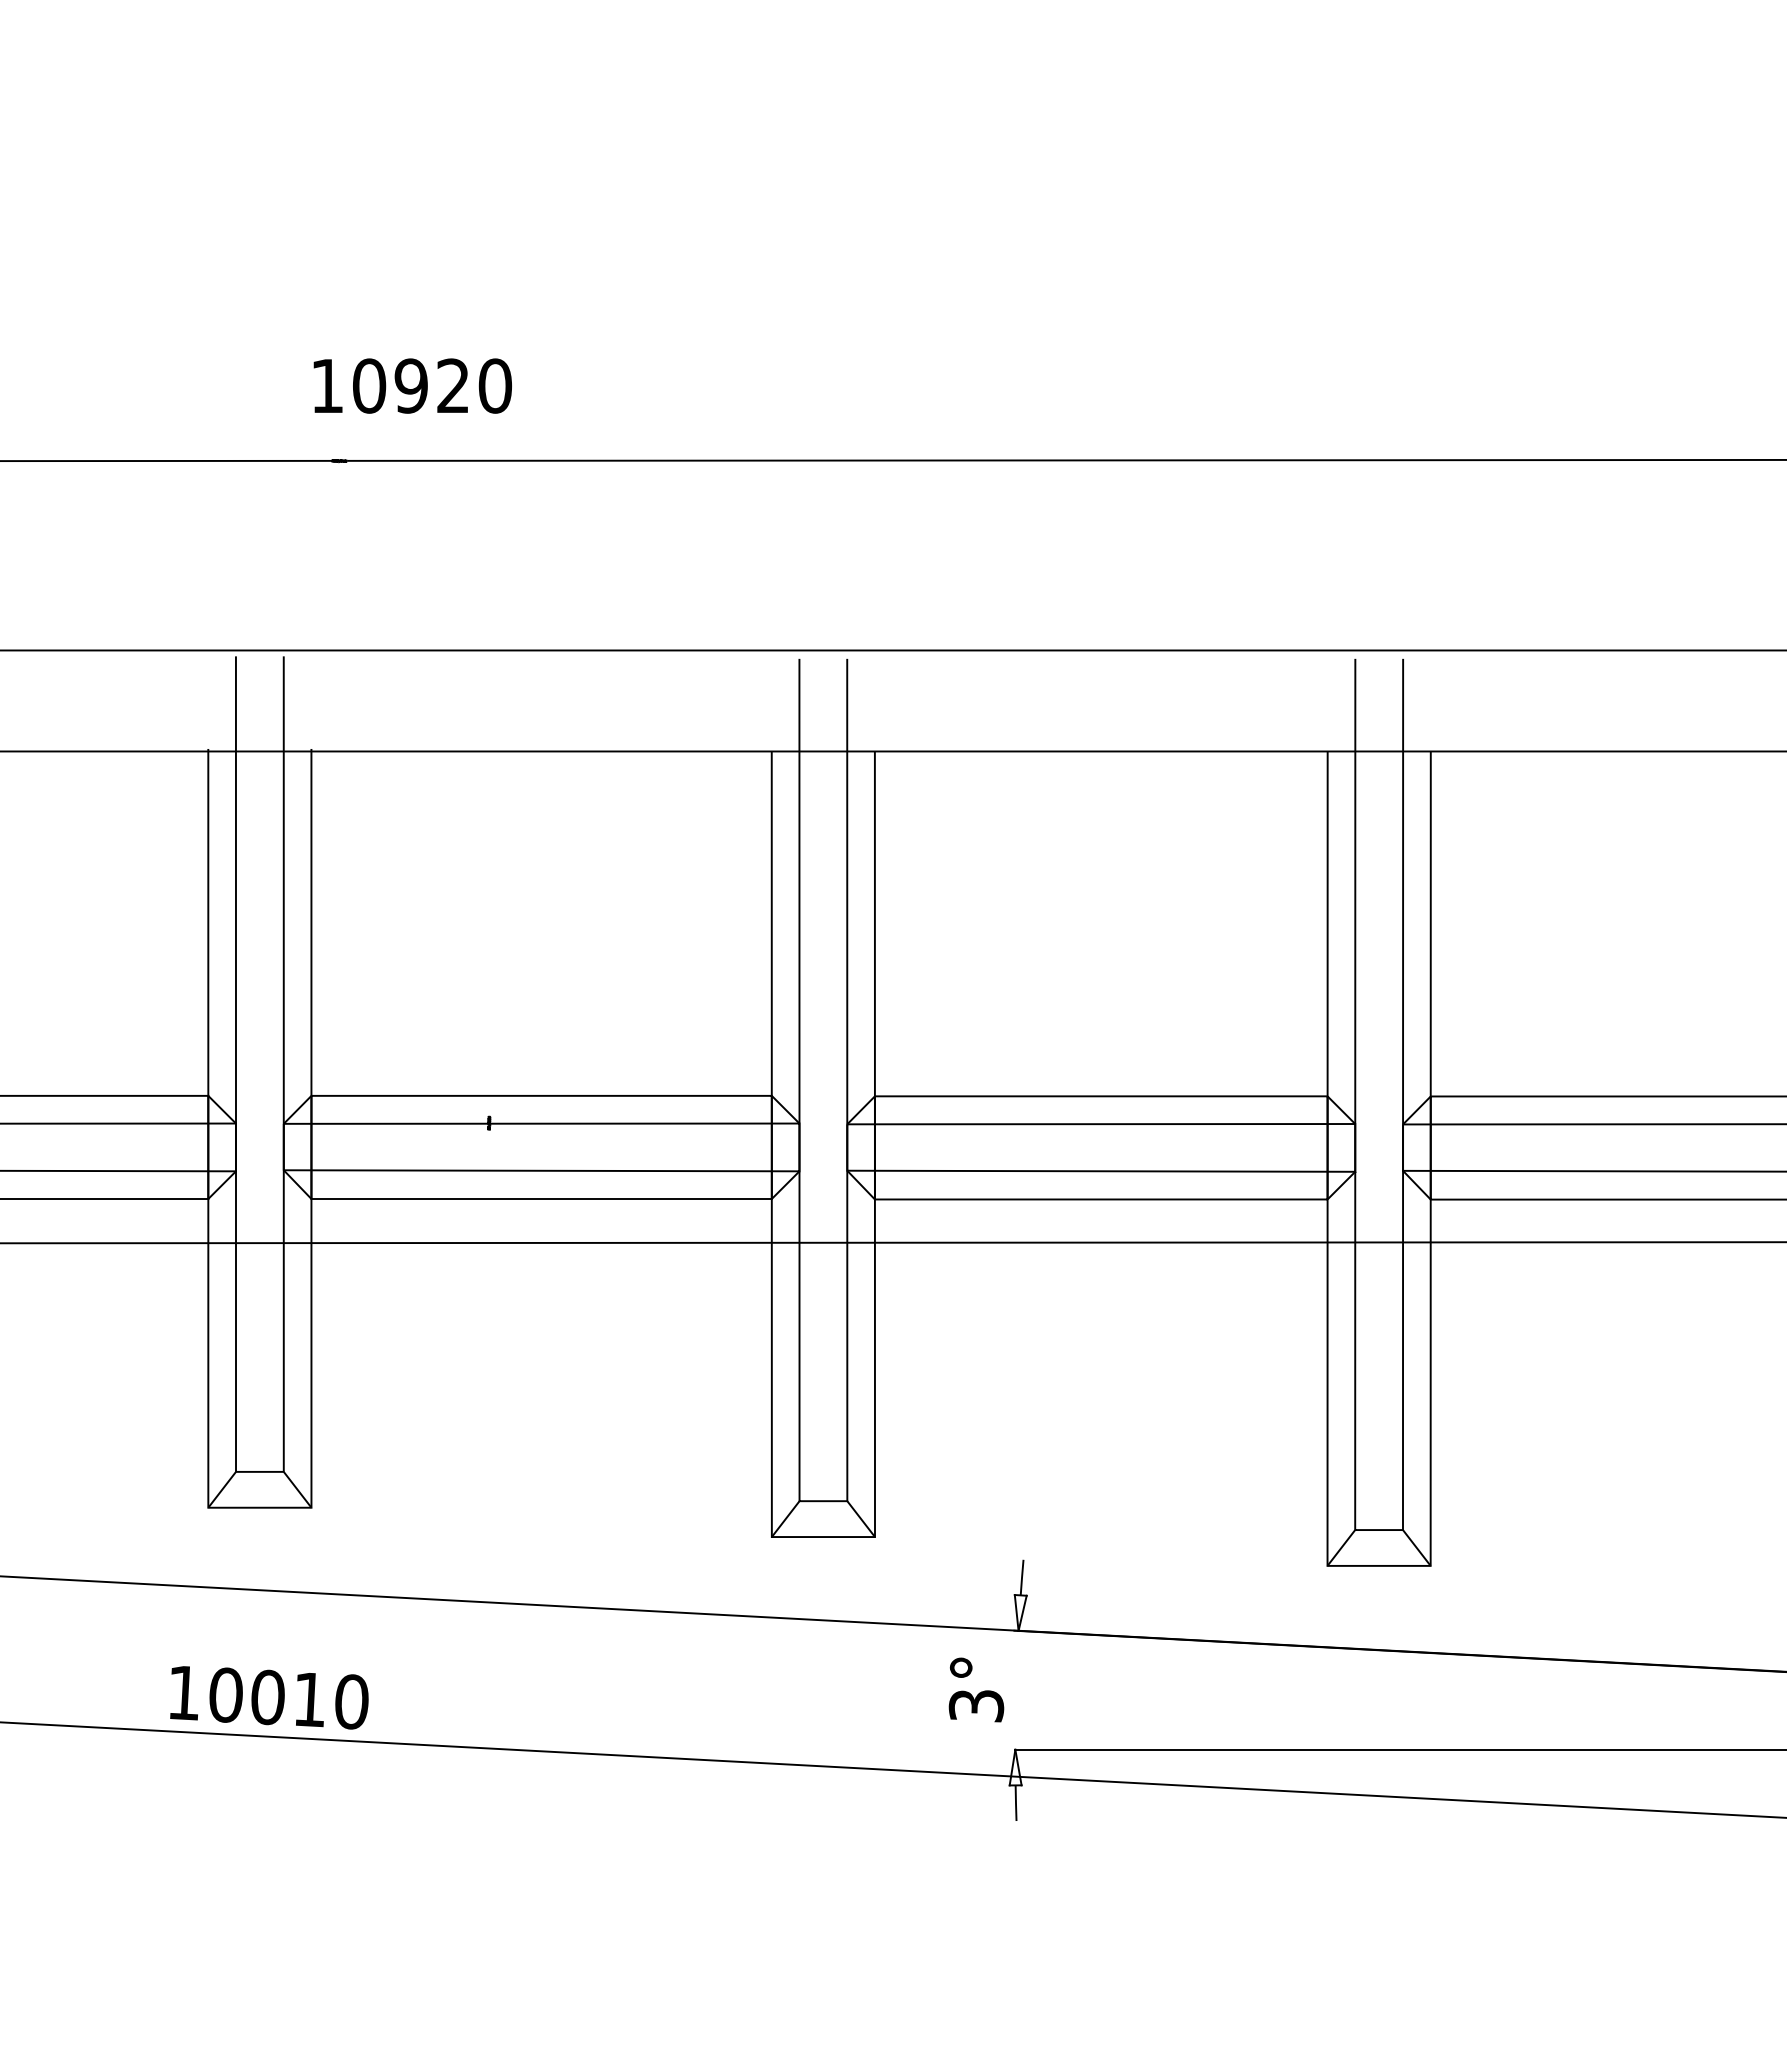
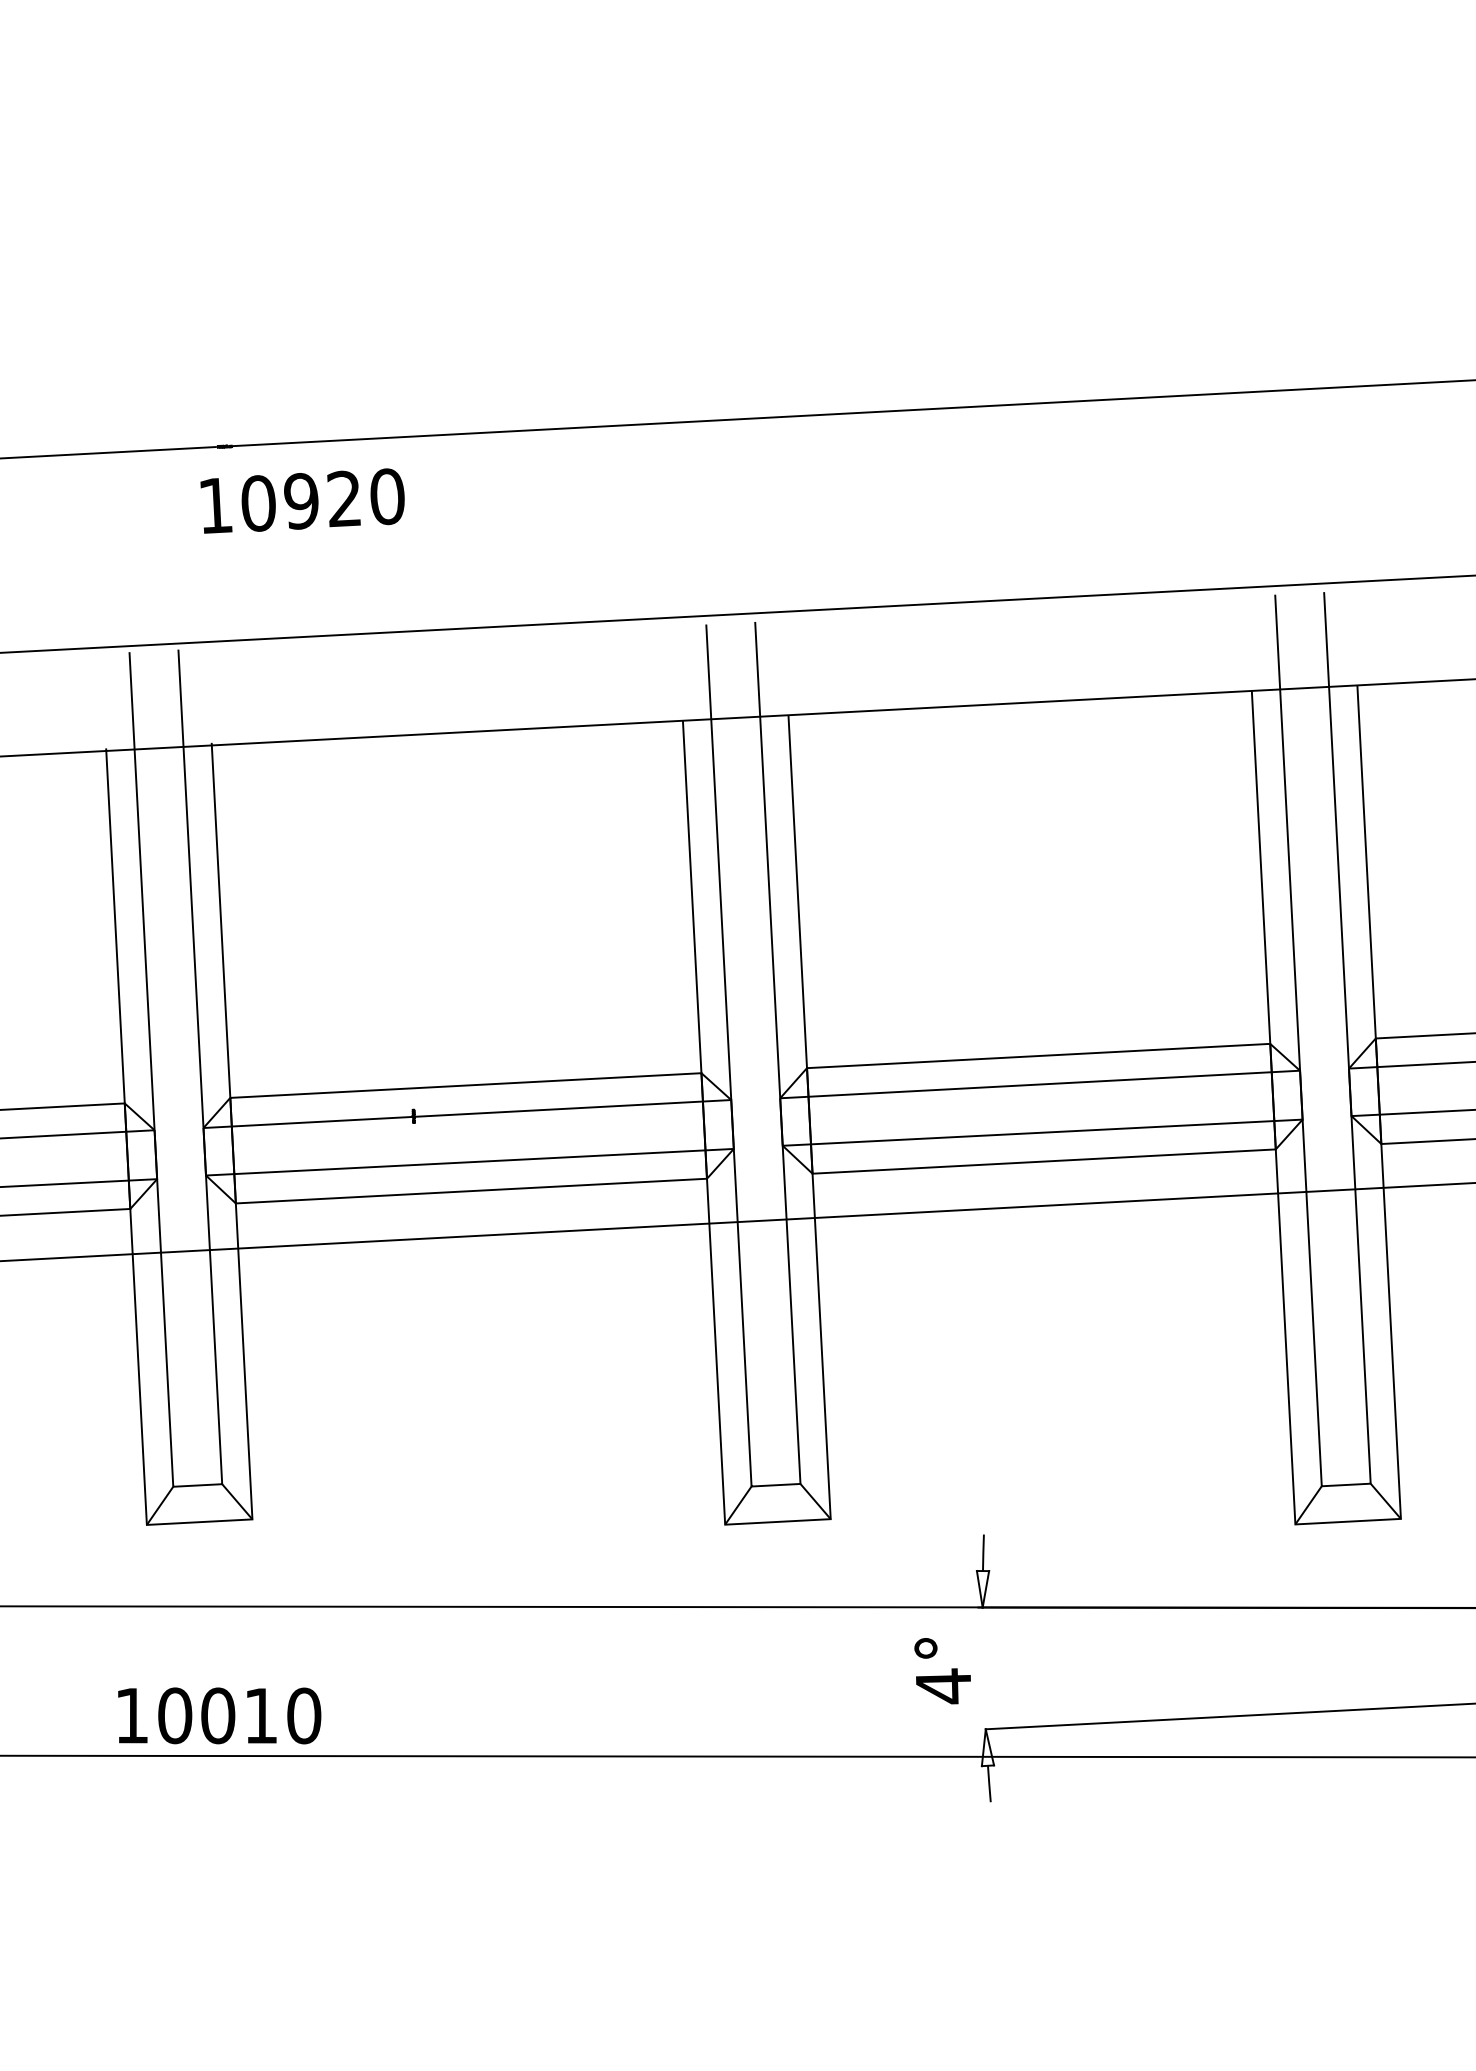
text: (412, 385) -> (302, 500), moved
text: (976, 1705) -> (943, 1686), 3° -> 4°

